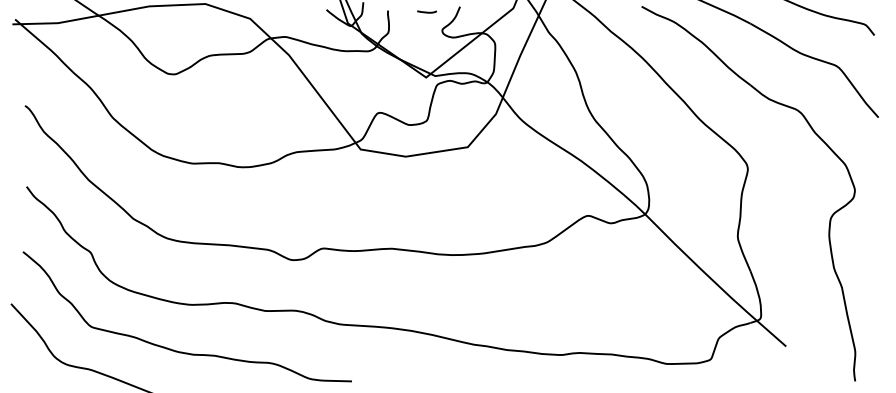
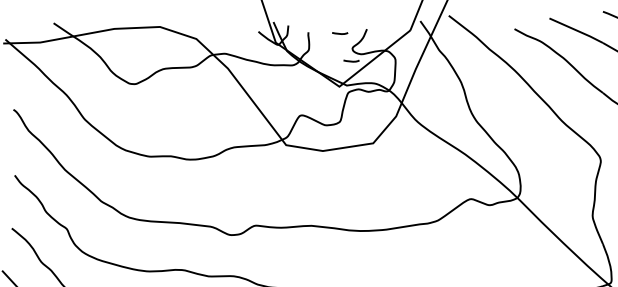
line: (440, 45) -> (351, 60), added

